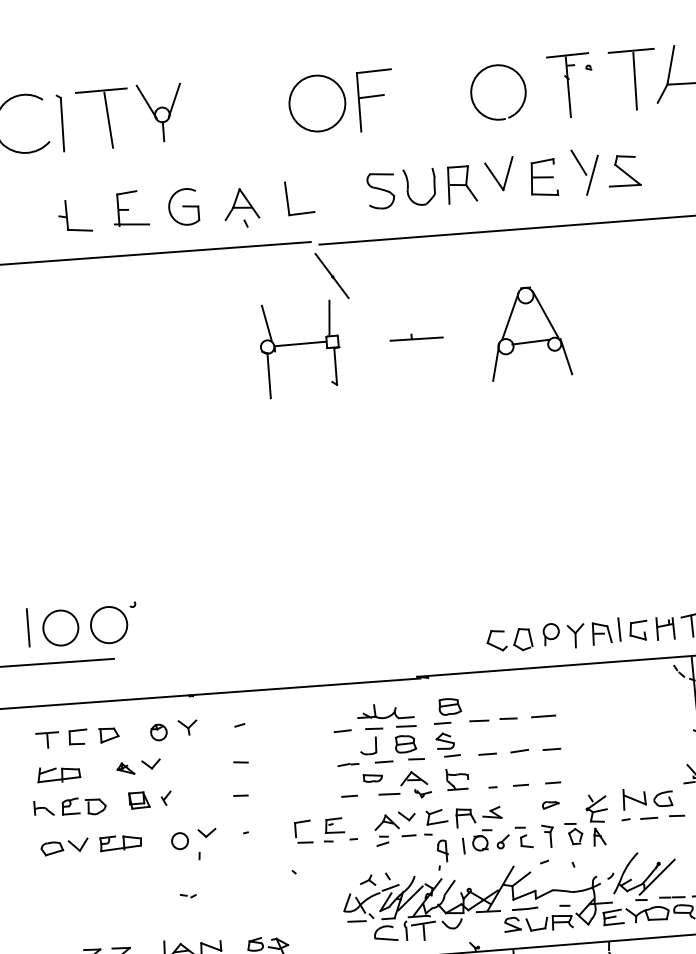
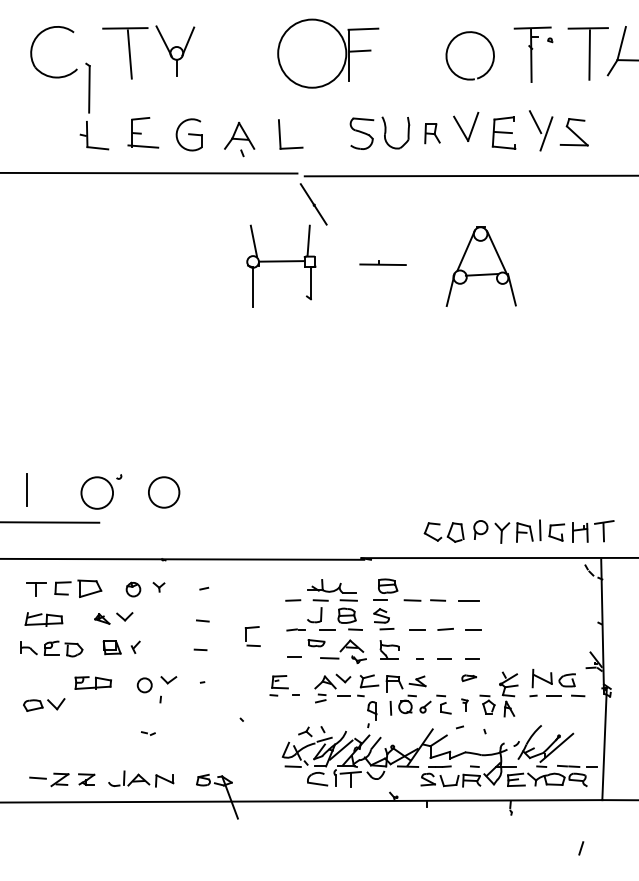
circle: (316, 103) -> (311, 53), size x1.4
part: (60, 122) -> (87, 87), moved
part: (461, 184) -> (432, 133), size x0.6
circle: (61, 628) -> (164, 492), moved
part: (187, 727) -> (158, 587), size x0.7
part: (109, 734) -> (90, 588), size x1.4
part: (303, 832) -> (252, 636), moved
part: (547, 835) -> (464, 704), size x0.6
part: (65, 846) -> (44, 704), moved

